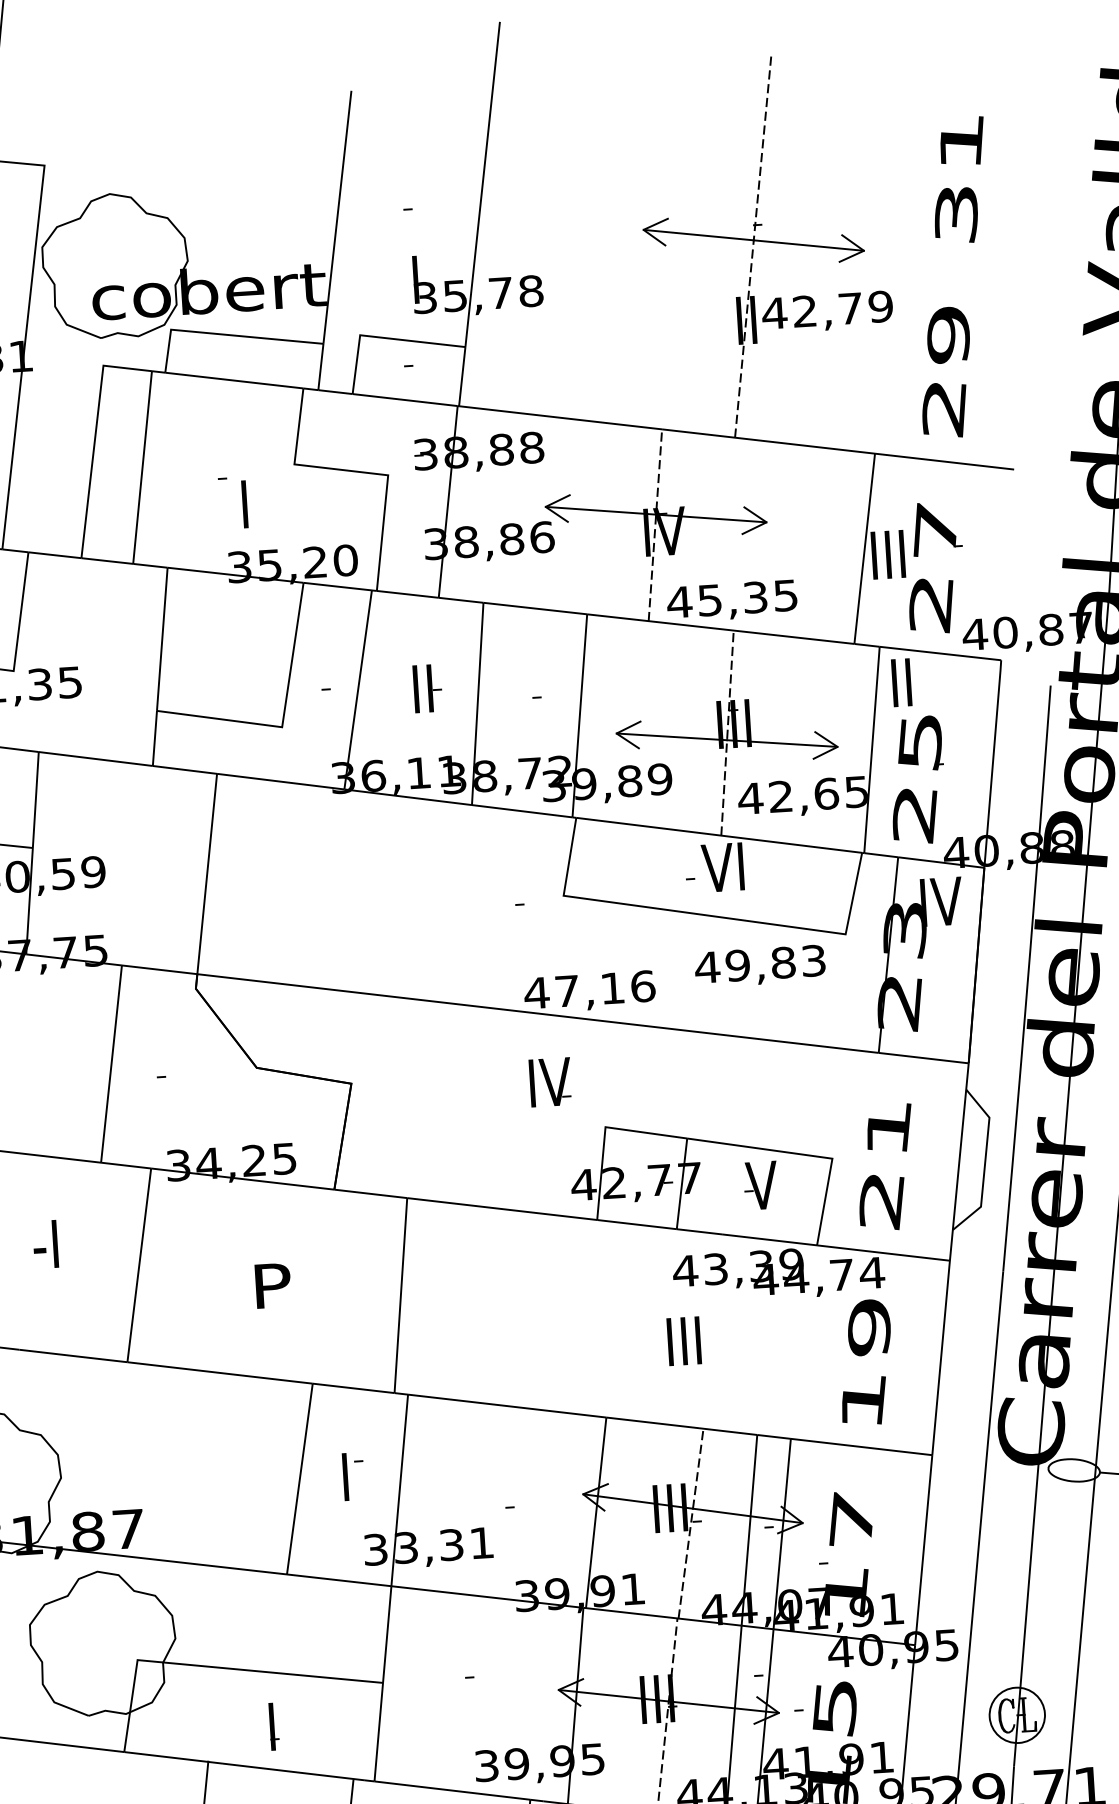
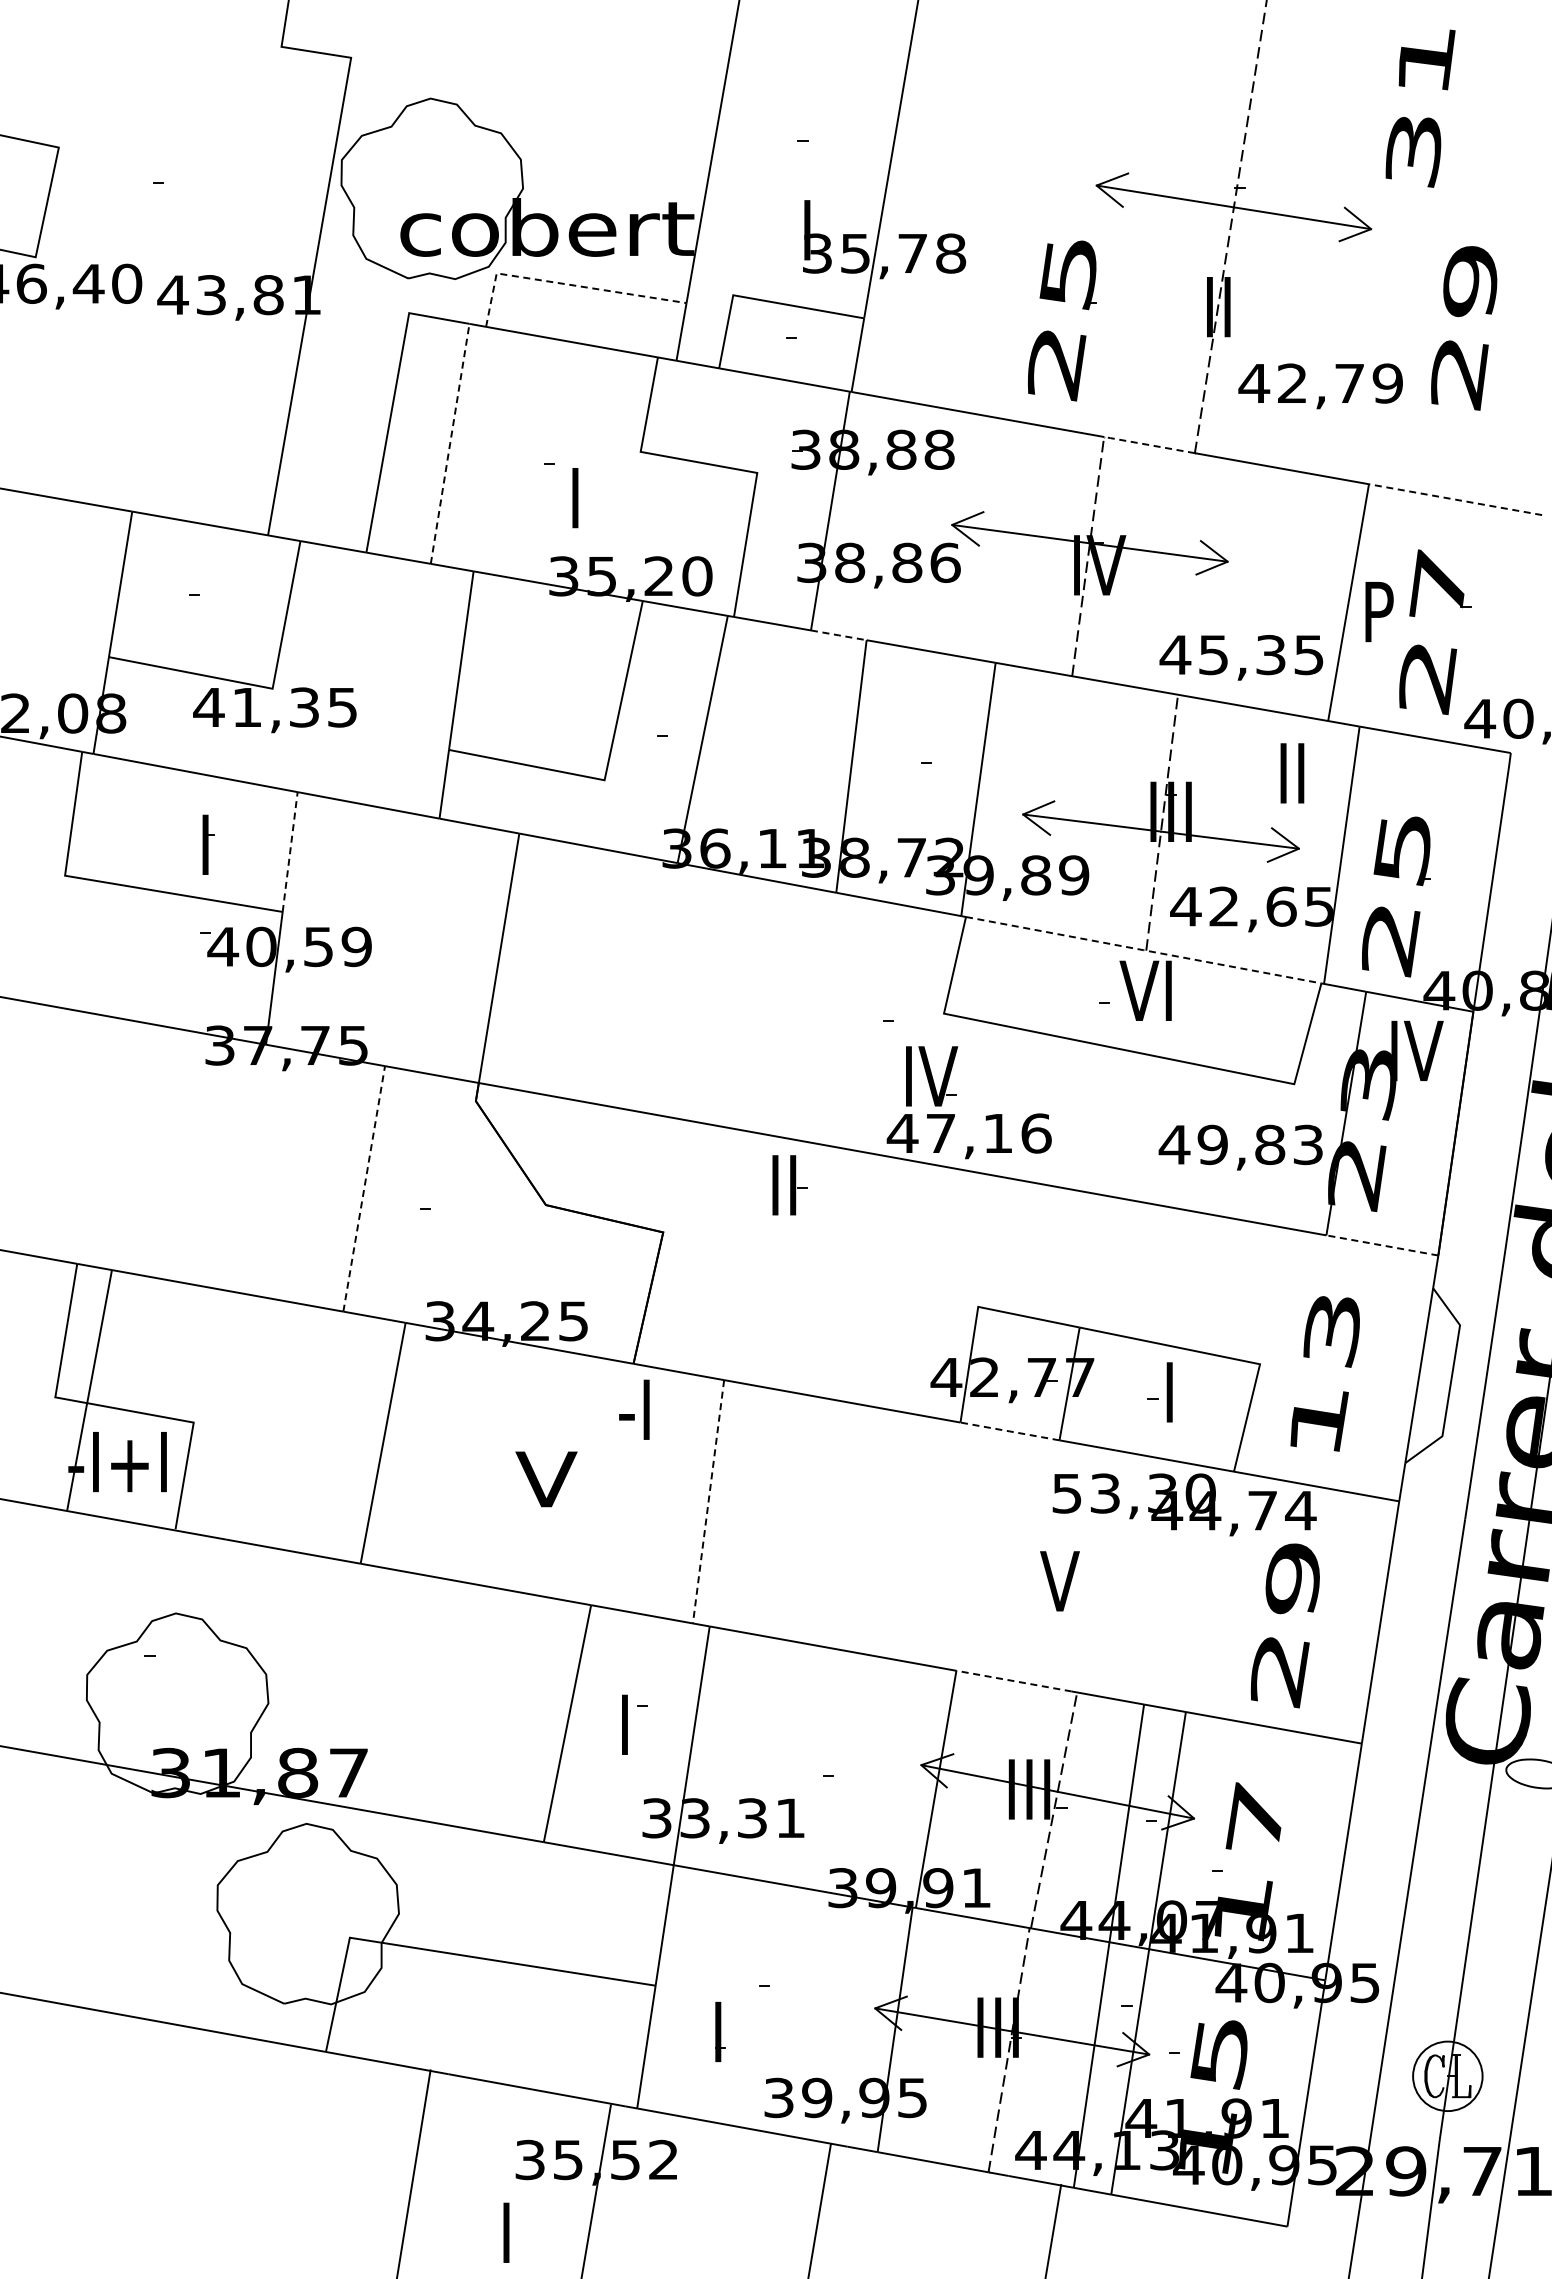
text: (959, 180) -> (1420, 108), moved
text: (827, 312) -> (1320, 386), moved
line: (225, 335) -> (564, 284), solid -> dashed
part: (617, 349) -> (1054, 333), added
text: (946, 372) -> (1464, 328), moved
line: (697, 433) -> (1148, 444), solid -> dashed
line: (944, 461) -> (1455, 499), solid -> dashed
line: (142, 467) -> (450, 443), solid -> dashed
text: (888, 554) -> (1377, 611), III -> P
line: (460, 600) -> (838, 635), solid -> dashed
text: (732, 600) -> (1241, 657), moved
text: (901, 682) -> (1292, 773), moved
part: (427, 688) -> (789, 1185), moved
line: (36, 800) -> (290, 852), solid -> dashed
line: (719, 835) -> (1143, 950), solid -> dashed
text: (760, 966) -> (1240, 1147), moved
line: (923, 1058) -> (1382, 1245), solid -> dashed
line: (111, 1063) -> (364, 1188), solid -> dashed
part: (551, 1082) -> (932, 1076), moved
text: (885, 1165) -> (1326, 1377), 21 -> 13
text: (761, 1185) -> (1169, 1392), V -> I
line: (636, 1224) -> (1009, 1431), solid -> dashed
text: (45, 1244) -> (634, 1409), moved
text: (738, 1267) -> (1133, 1493), 43,39 -> 53,30
text: (270, 1285) -> (546, 1479), P -> V
line: (400, 1295) -> (708, 1501), solid -> dashed
text: (683, 1341) -> (1059, 1581), III -> V
text: (863, 1402) -> (1279, 1672), 19 -> 29
line: (653, 1423) -> (1014, 1681), solid -> dashed
part: (273, 1726) -> (720, 2031), moved

